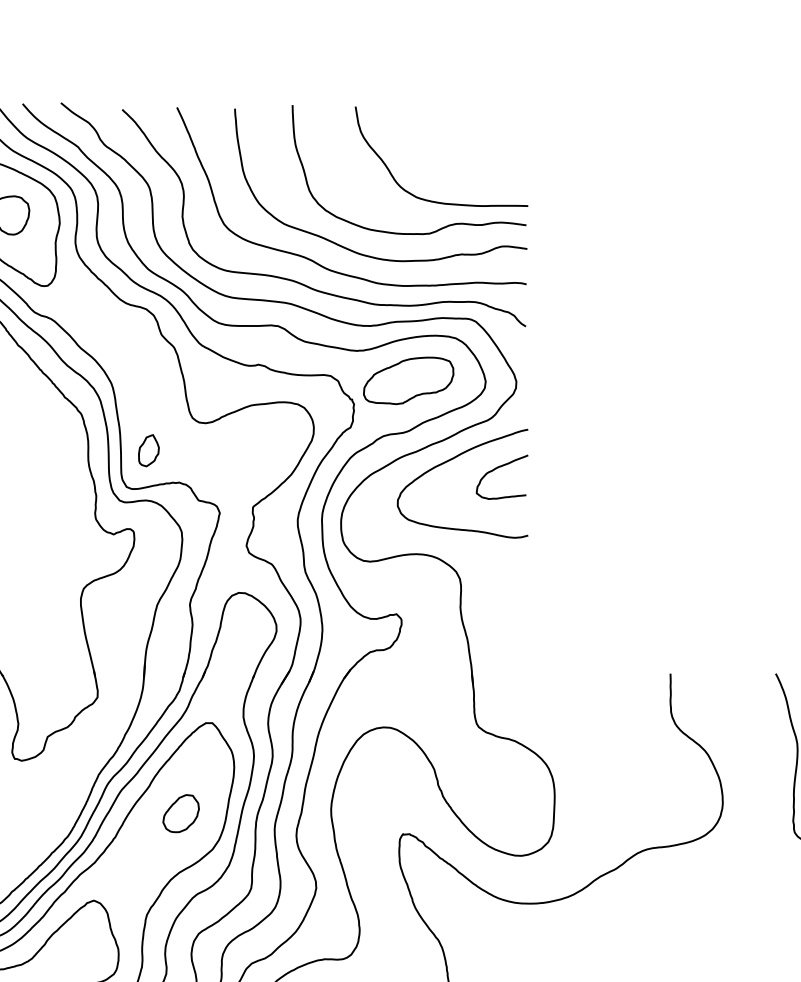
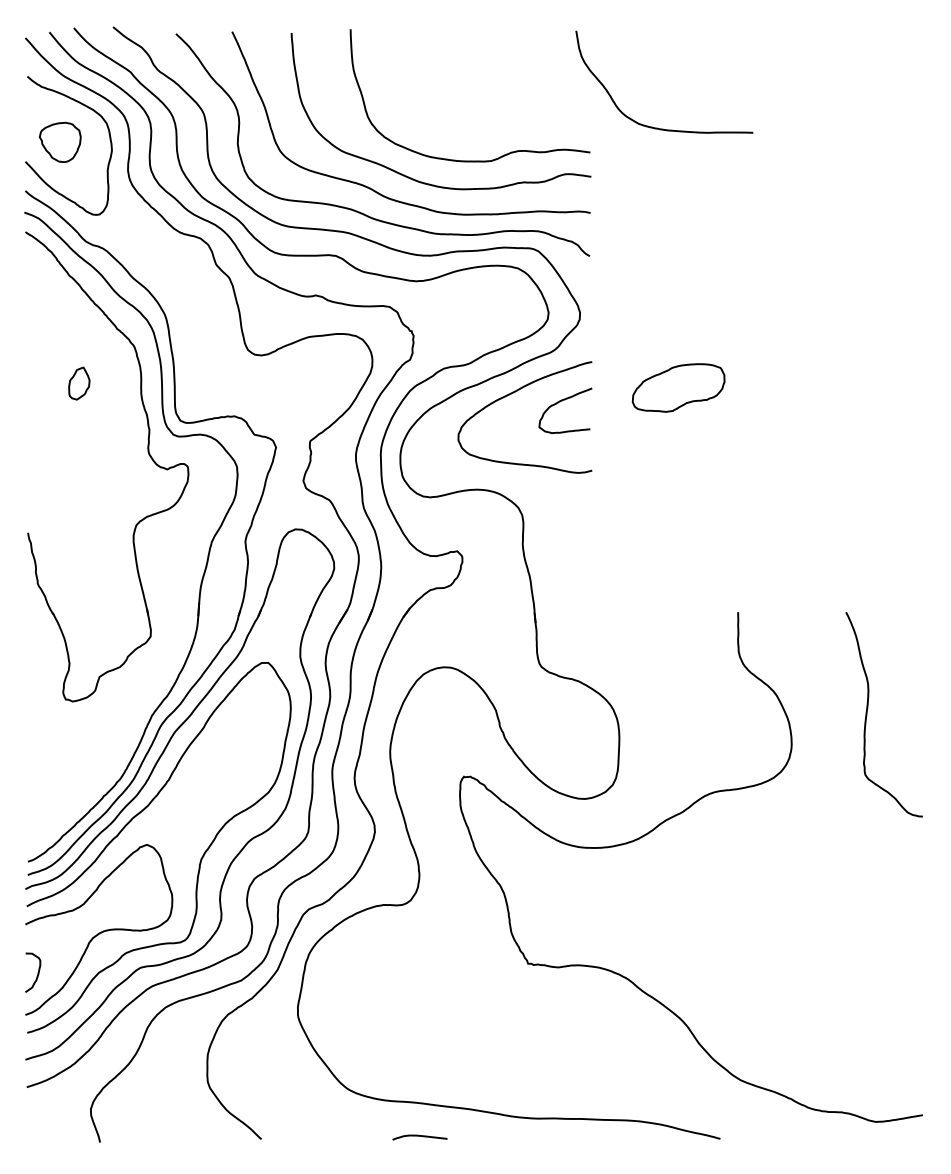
curve: (434, 200) -> (657, 127), moved
part: (408, 380) -> (678, 387), moved
part: (149, 450) -> (79, 383), moved
part: (181, 813) -> (236, 755), removed

